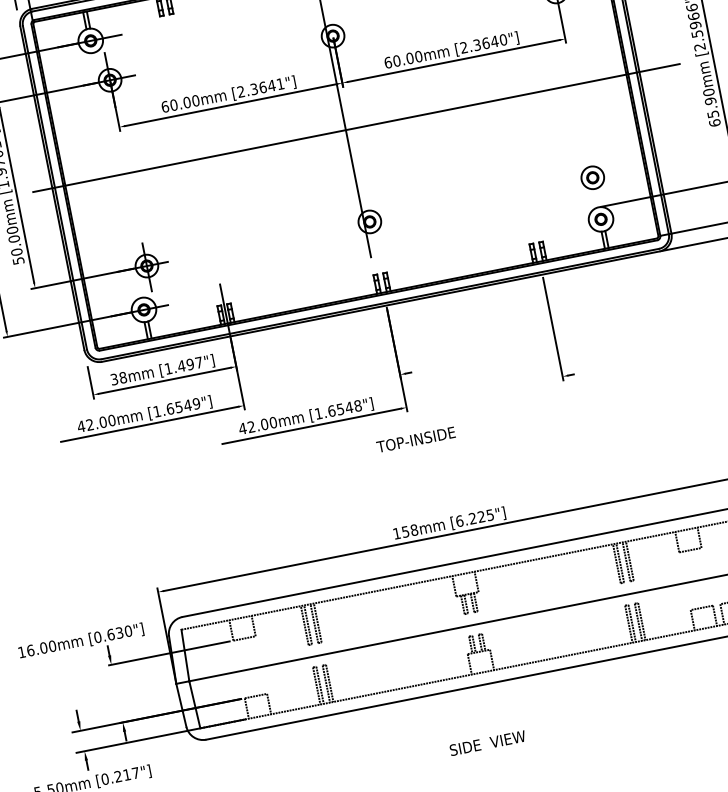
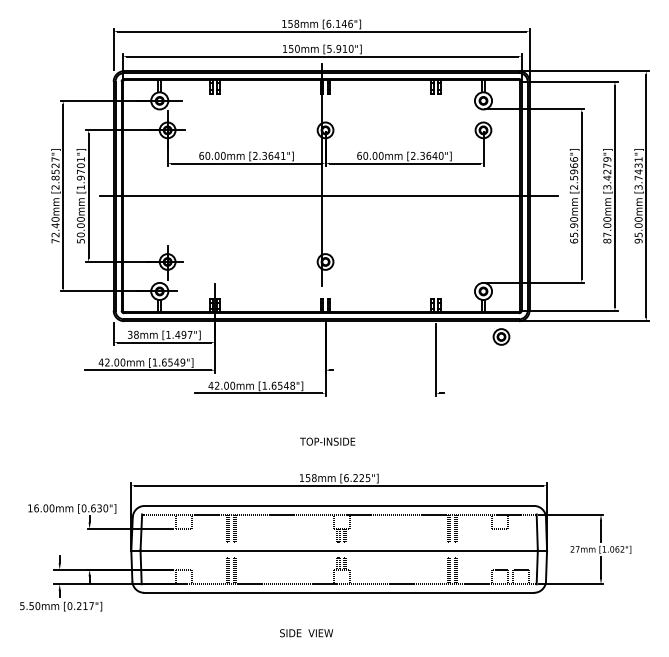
part: (592, 177) -> (501, 336), moved
text: (415, 439) -> (327, 441), moved
text: (487, 743) -> (306, 633), moved

